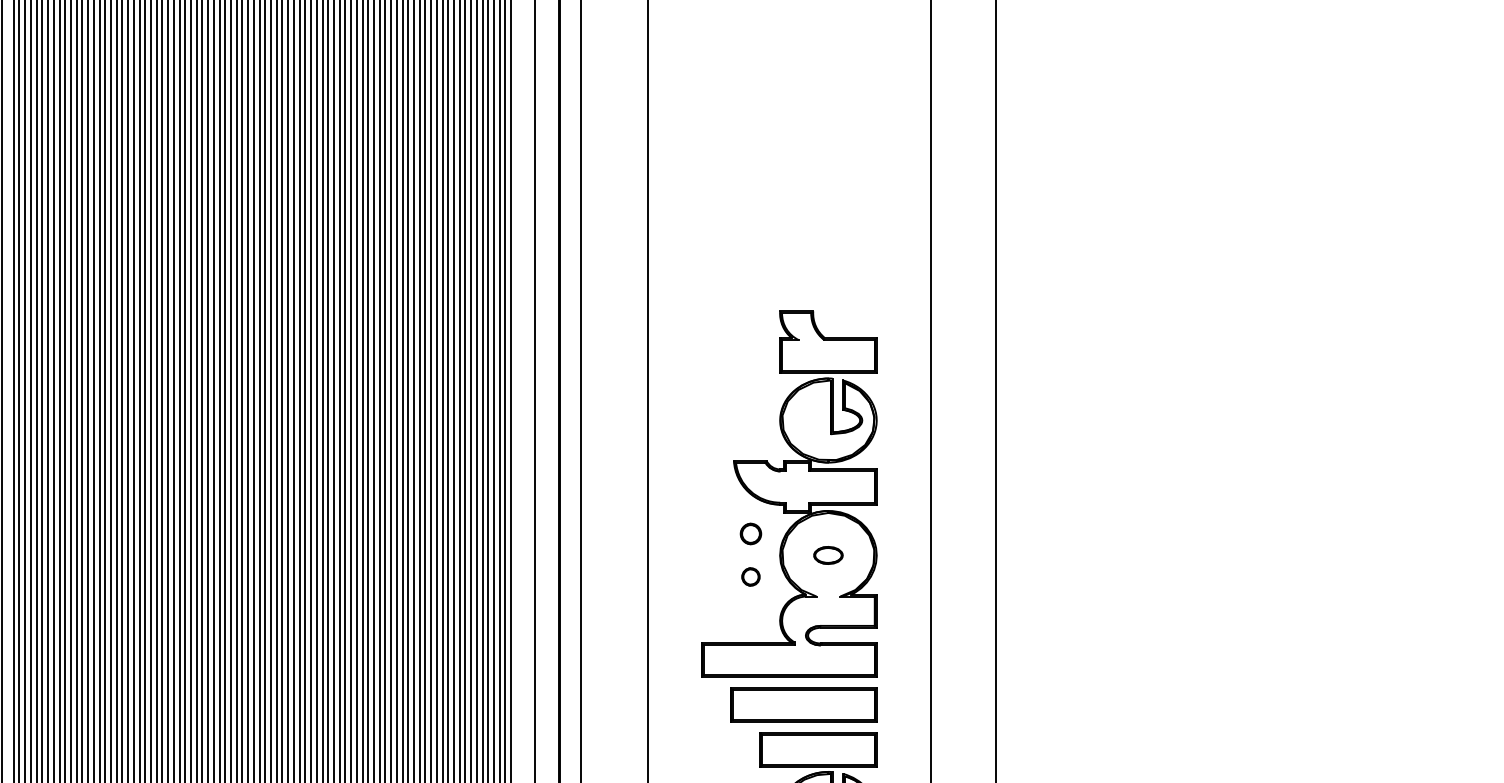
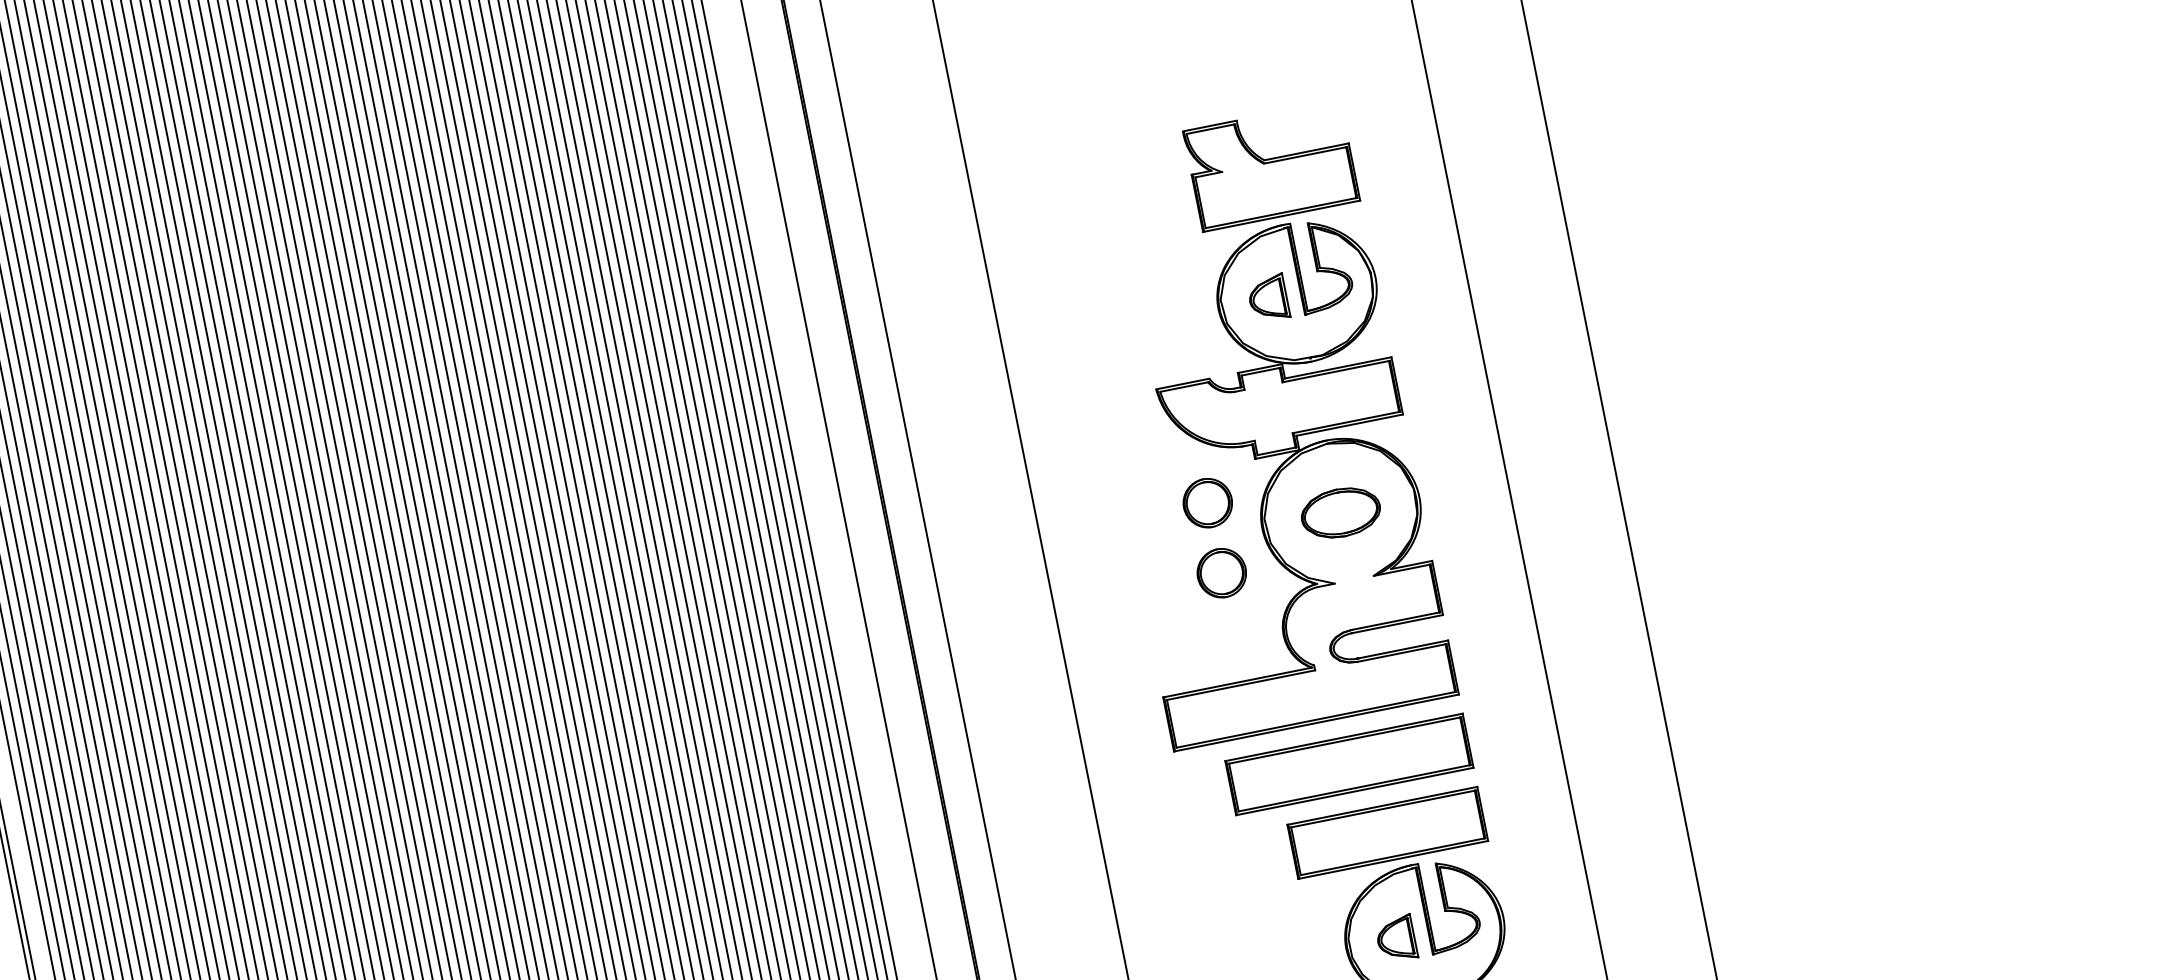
part: (810, 420) -> (1267, 299), added
part: (750, 533) -> (1206, 502), size x1.43
part: (828, 555) -> (1340, 512), size x1.67
part: (750, 576) -> (1220, 572), size x1.67

